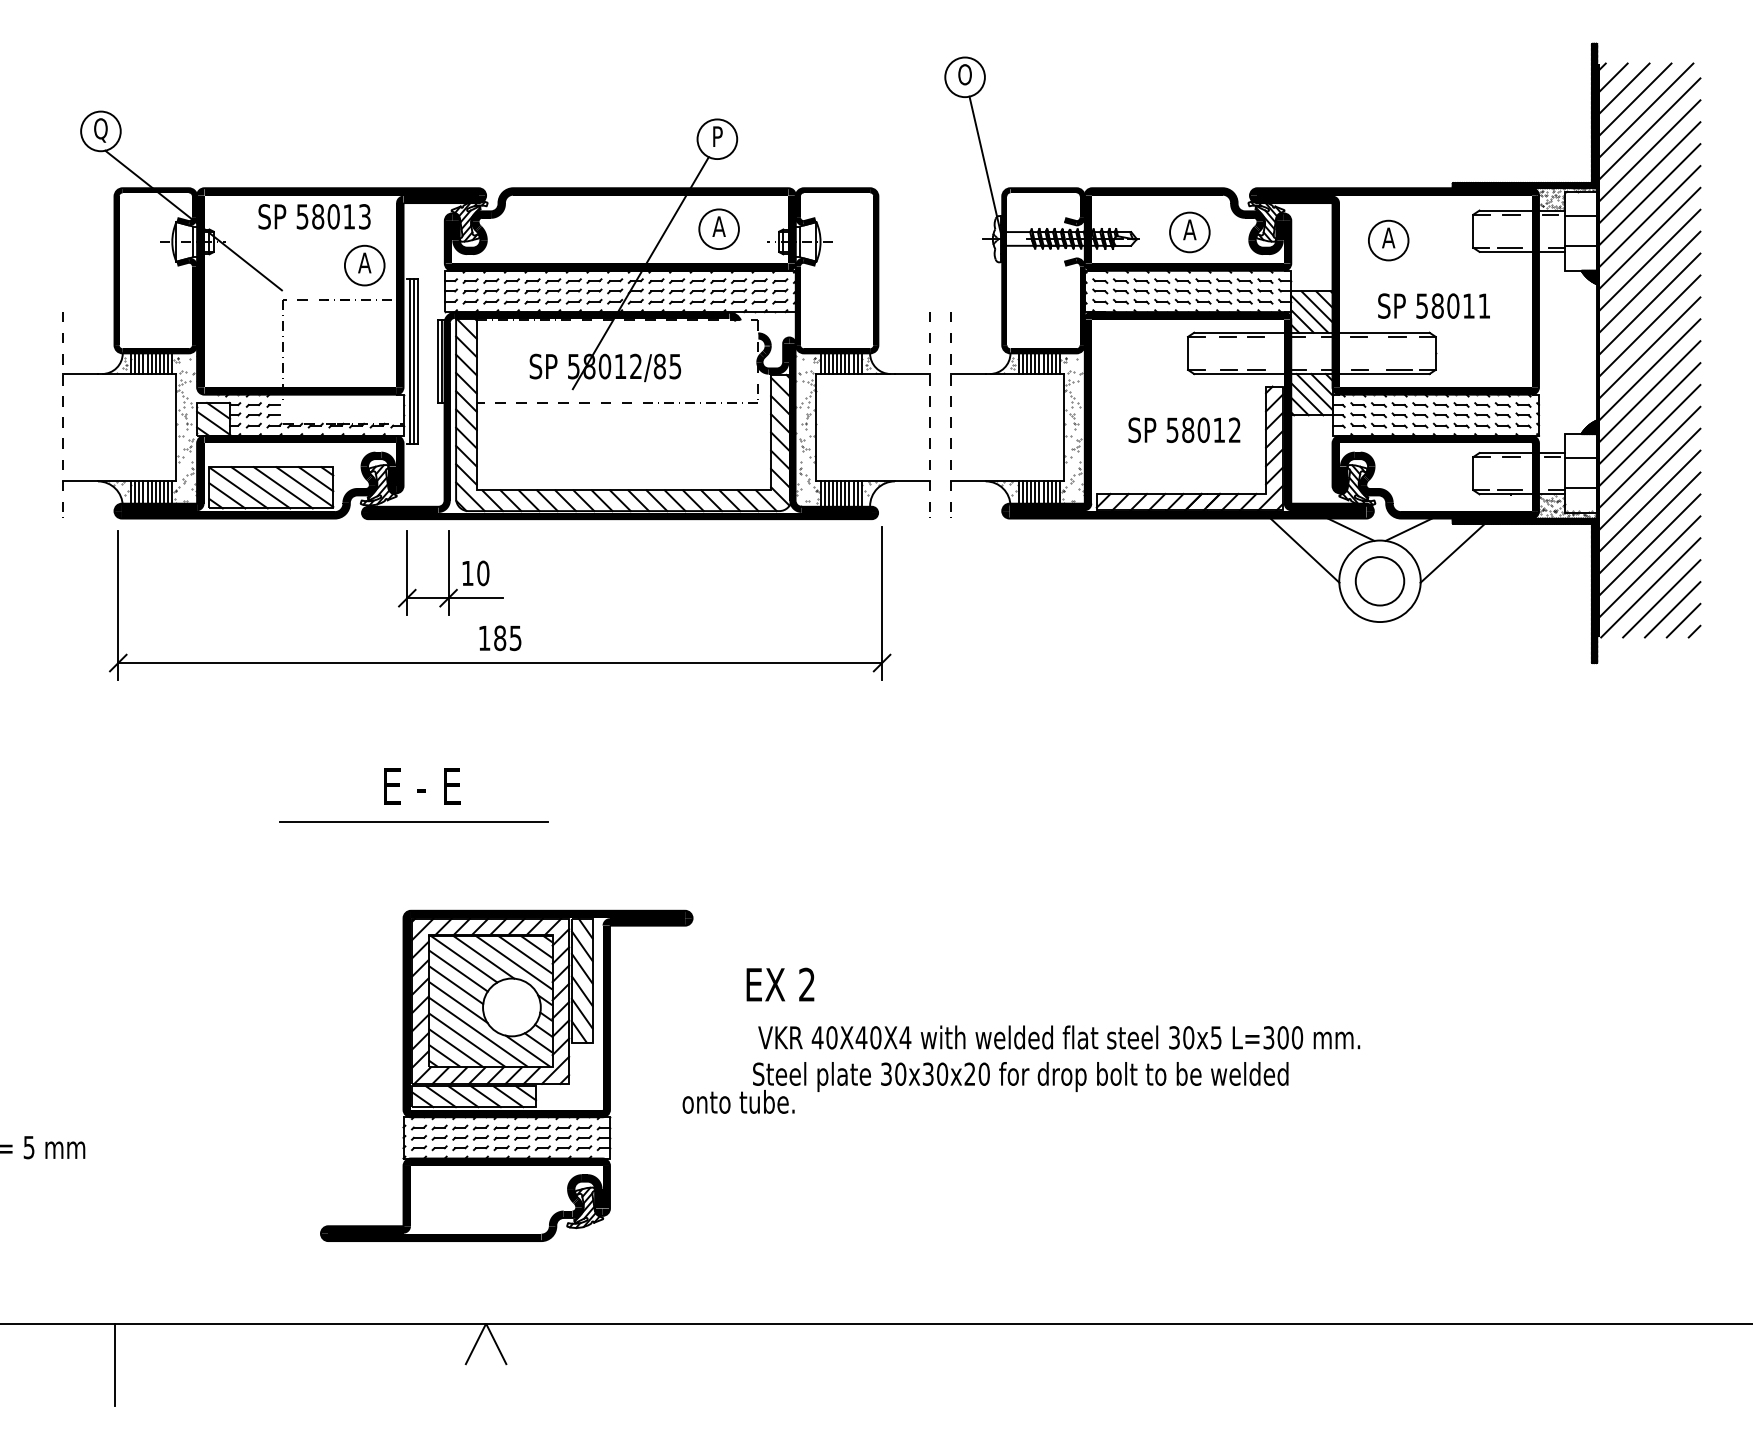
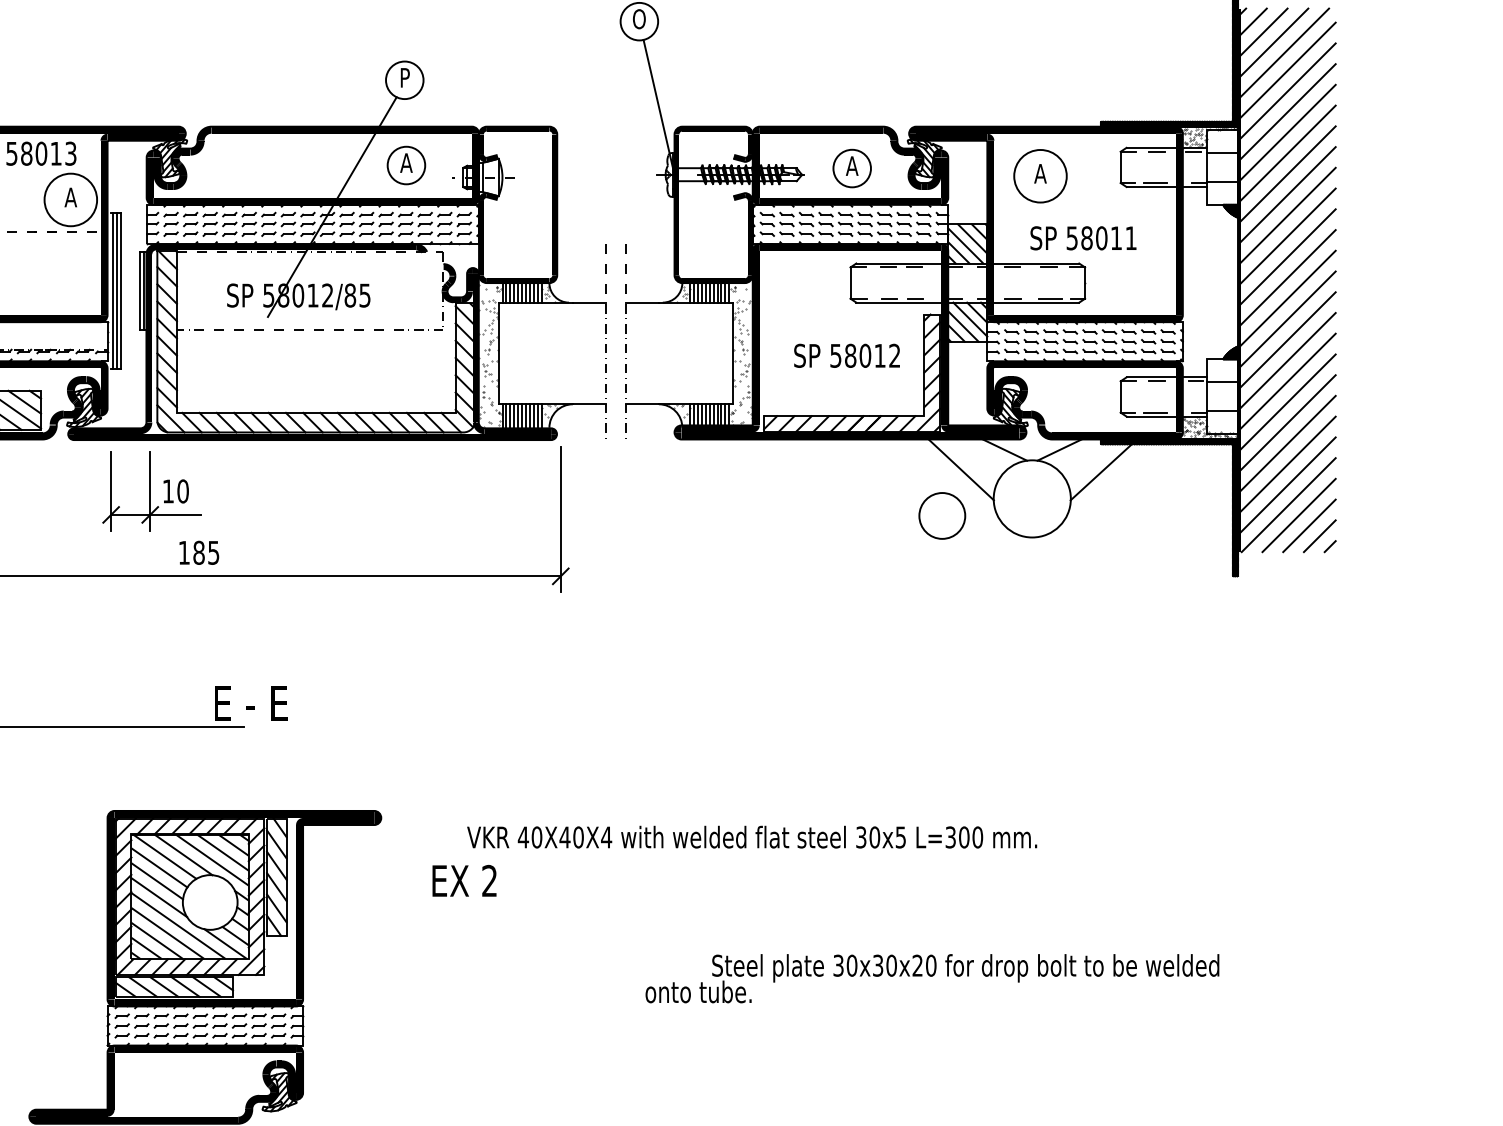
circle: (1388, 240) -> (1040, 176), size x1.4
circle: (364, 265) -> (70, 199), size x1.4
circle: (1379, 581) -> (941, 516), moved
text: (422, 786) -> (251, 703), moved
text: (1059, 1037) -> (752, 837), moved
text: (985, 1087) -> (932, 978), moved

